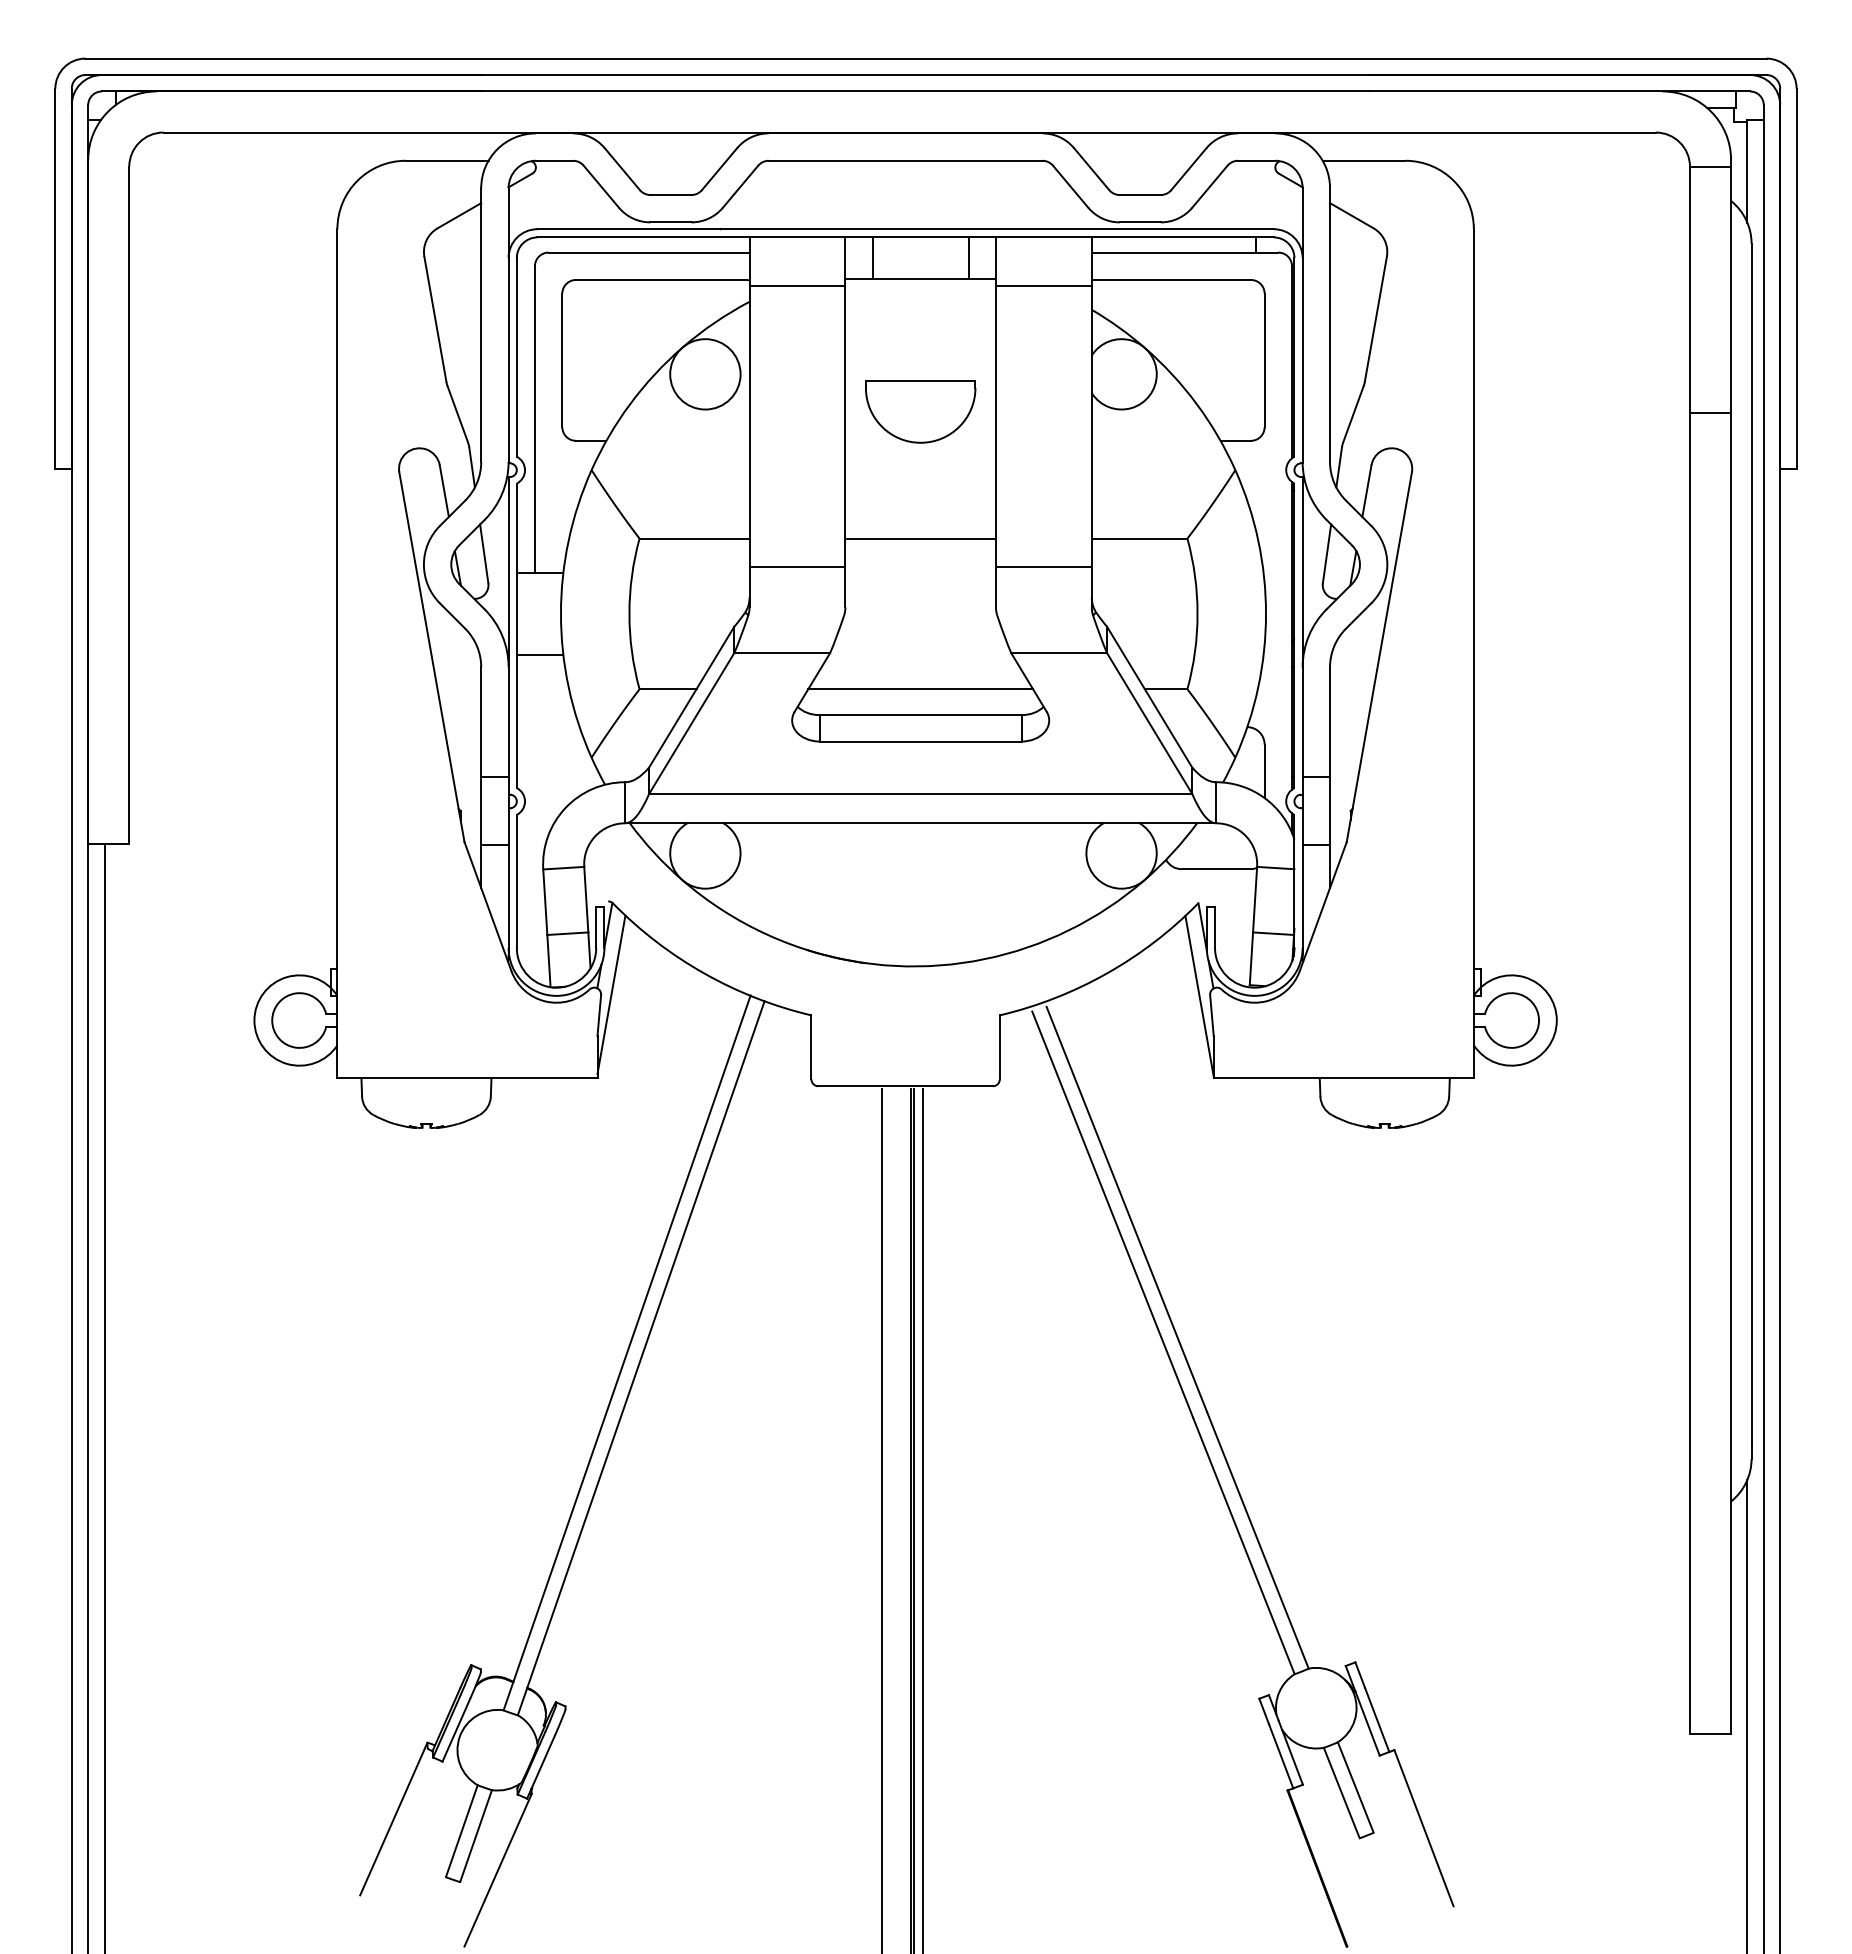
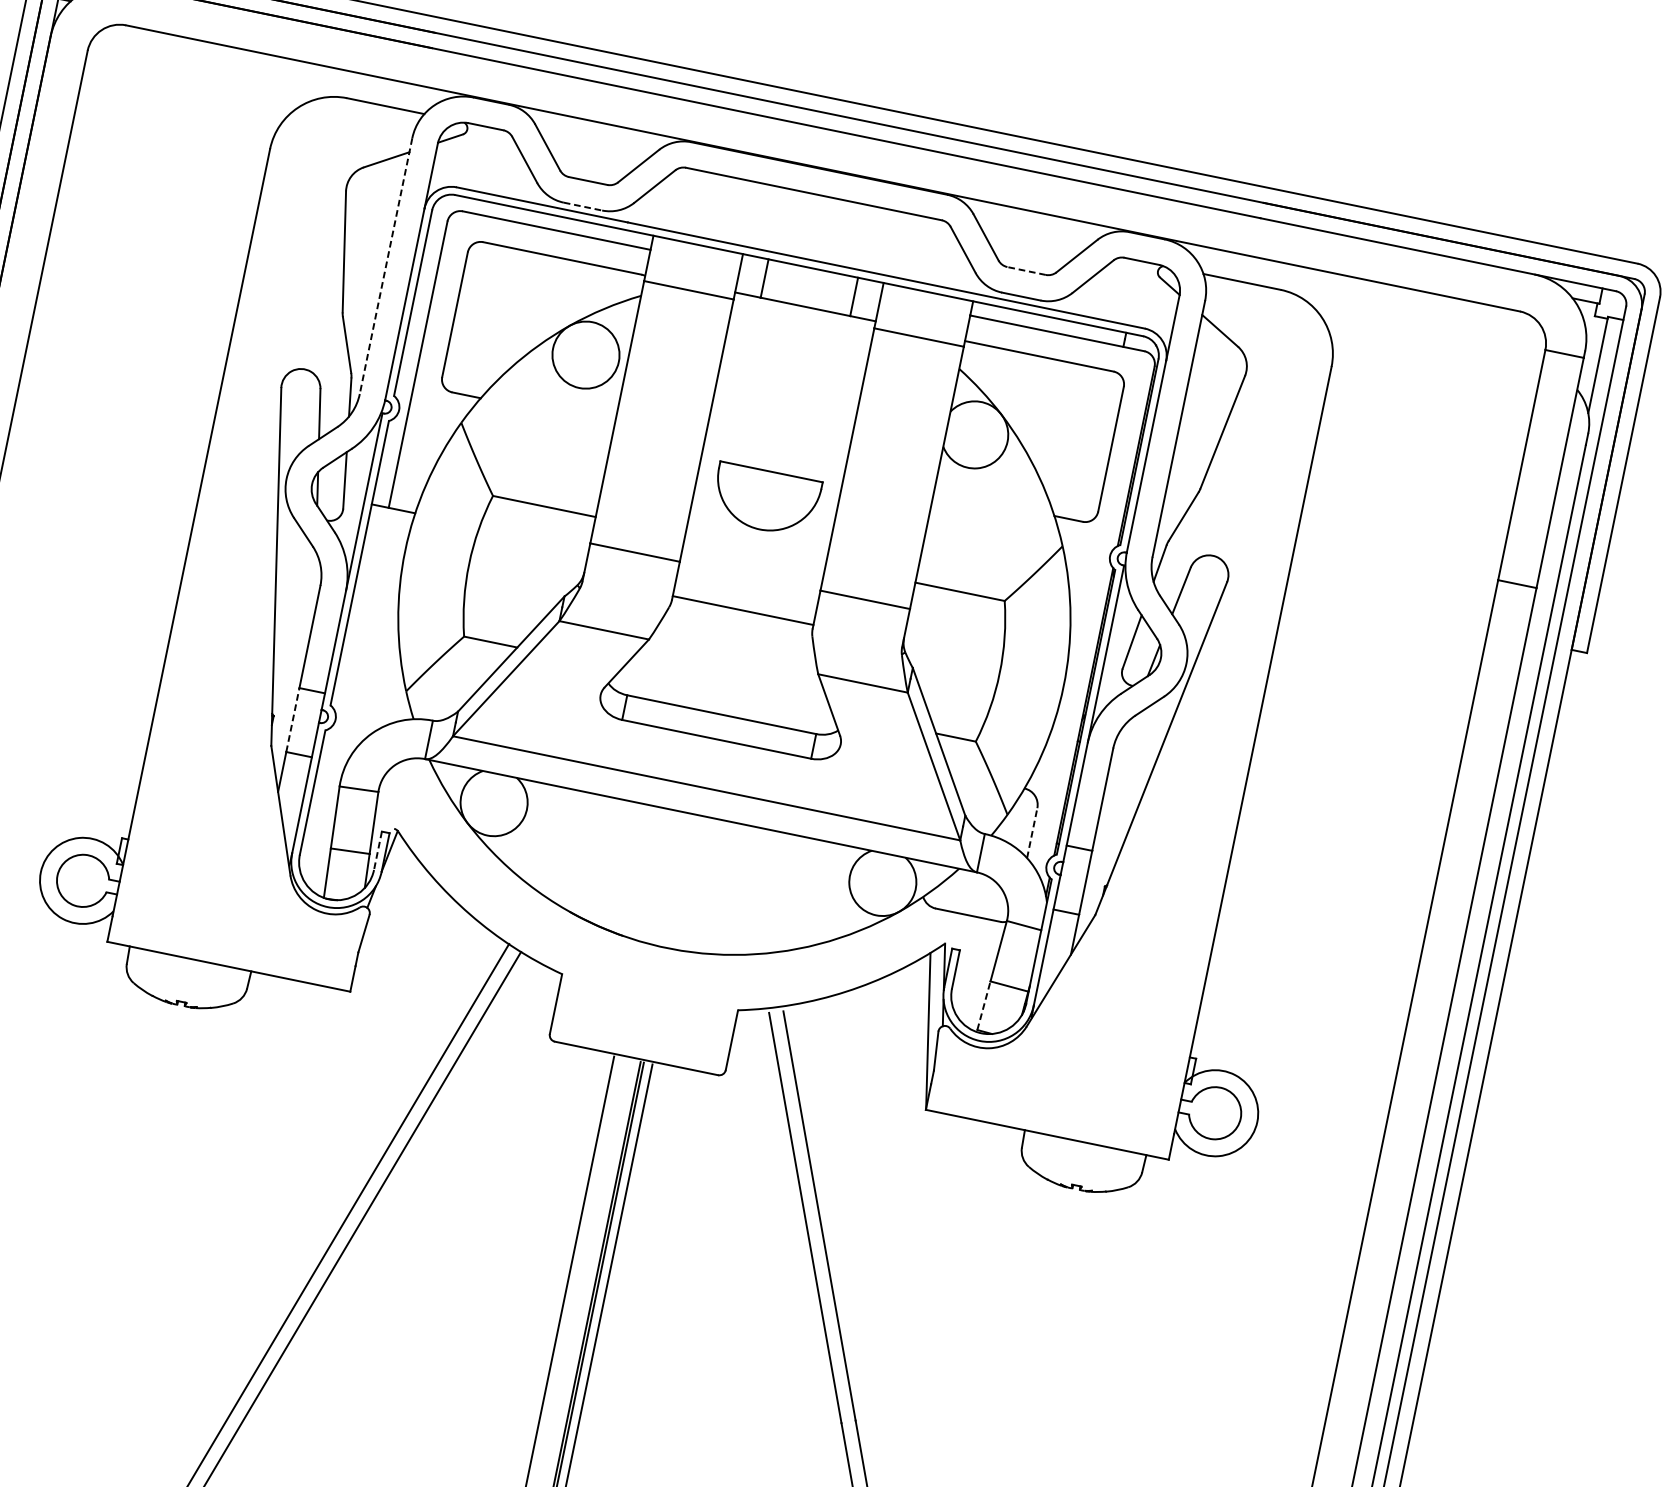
line: (1140, 195) -> (1026, 271), solid -> dashed
line: (670, 222) -> (582, 206), solid -> dashed
line: (481, 325) -> (386, 266), solid -> dashed
part: (920, 411) -> (765, 500), moved
line: (920, 538) -> (742, 610), moved
line: (539, 655) -> (377, 585), removed
line: (920, 689) -> (726, 690), removed
line: (1264, 771) -> (1032, 833), solid -> dashed
line: (481, 810) -> (293, 719), solid -> dashed
line: (596, 927) -> (378, 850), solid -> dashed
line: (1251, 958) -> (984, 1005), solid -> dashed
line: (611, 994) -> (379, 916), removed

